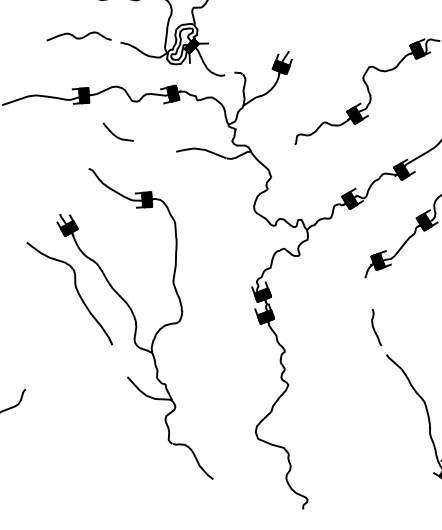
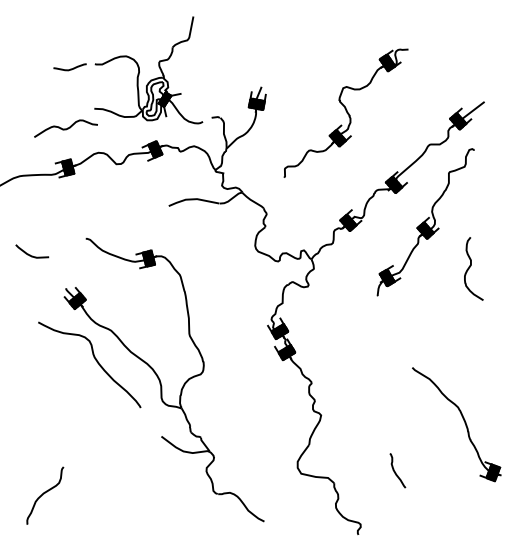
curve: (78, 37) -> (65, 128), moved
curve: (115, 134) -> (30, 254), moved
curve: (374, 327) -> (395, 471), moved

